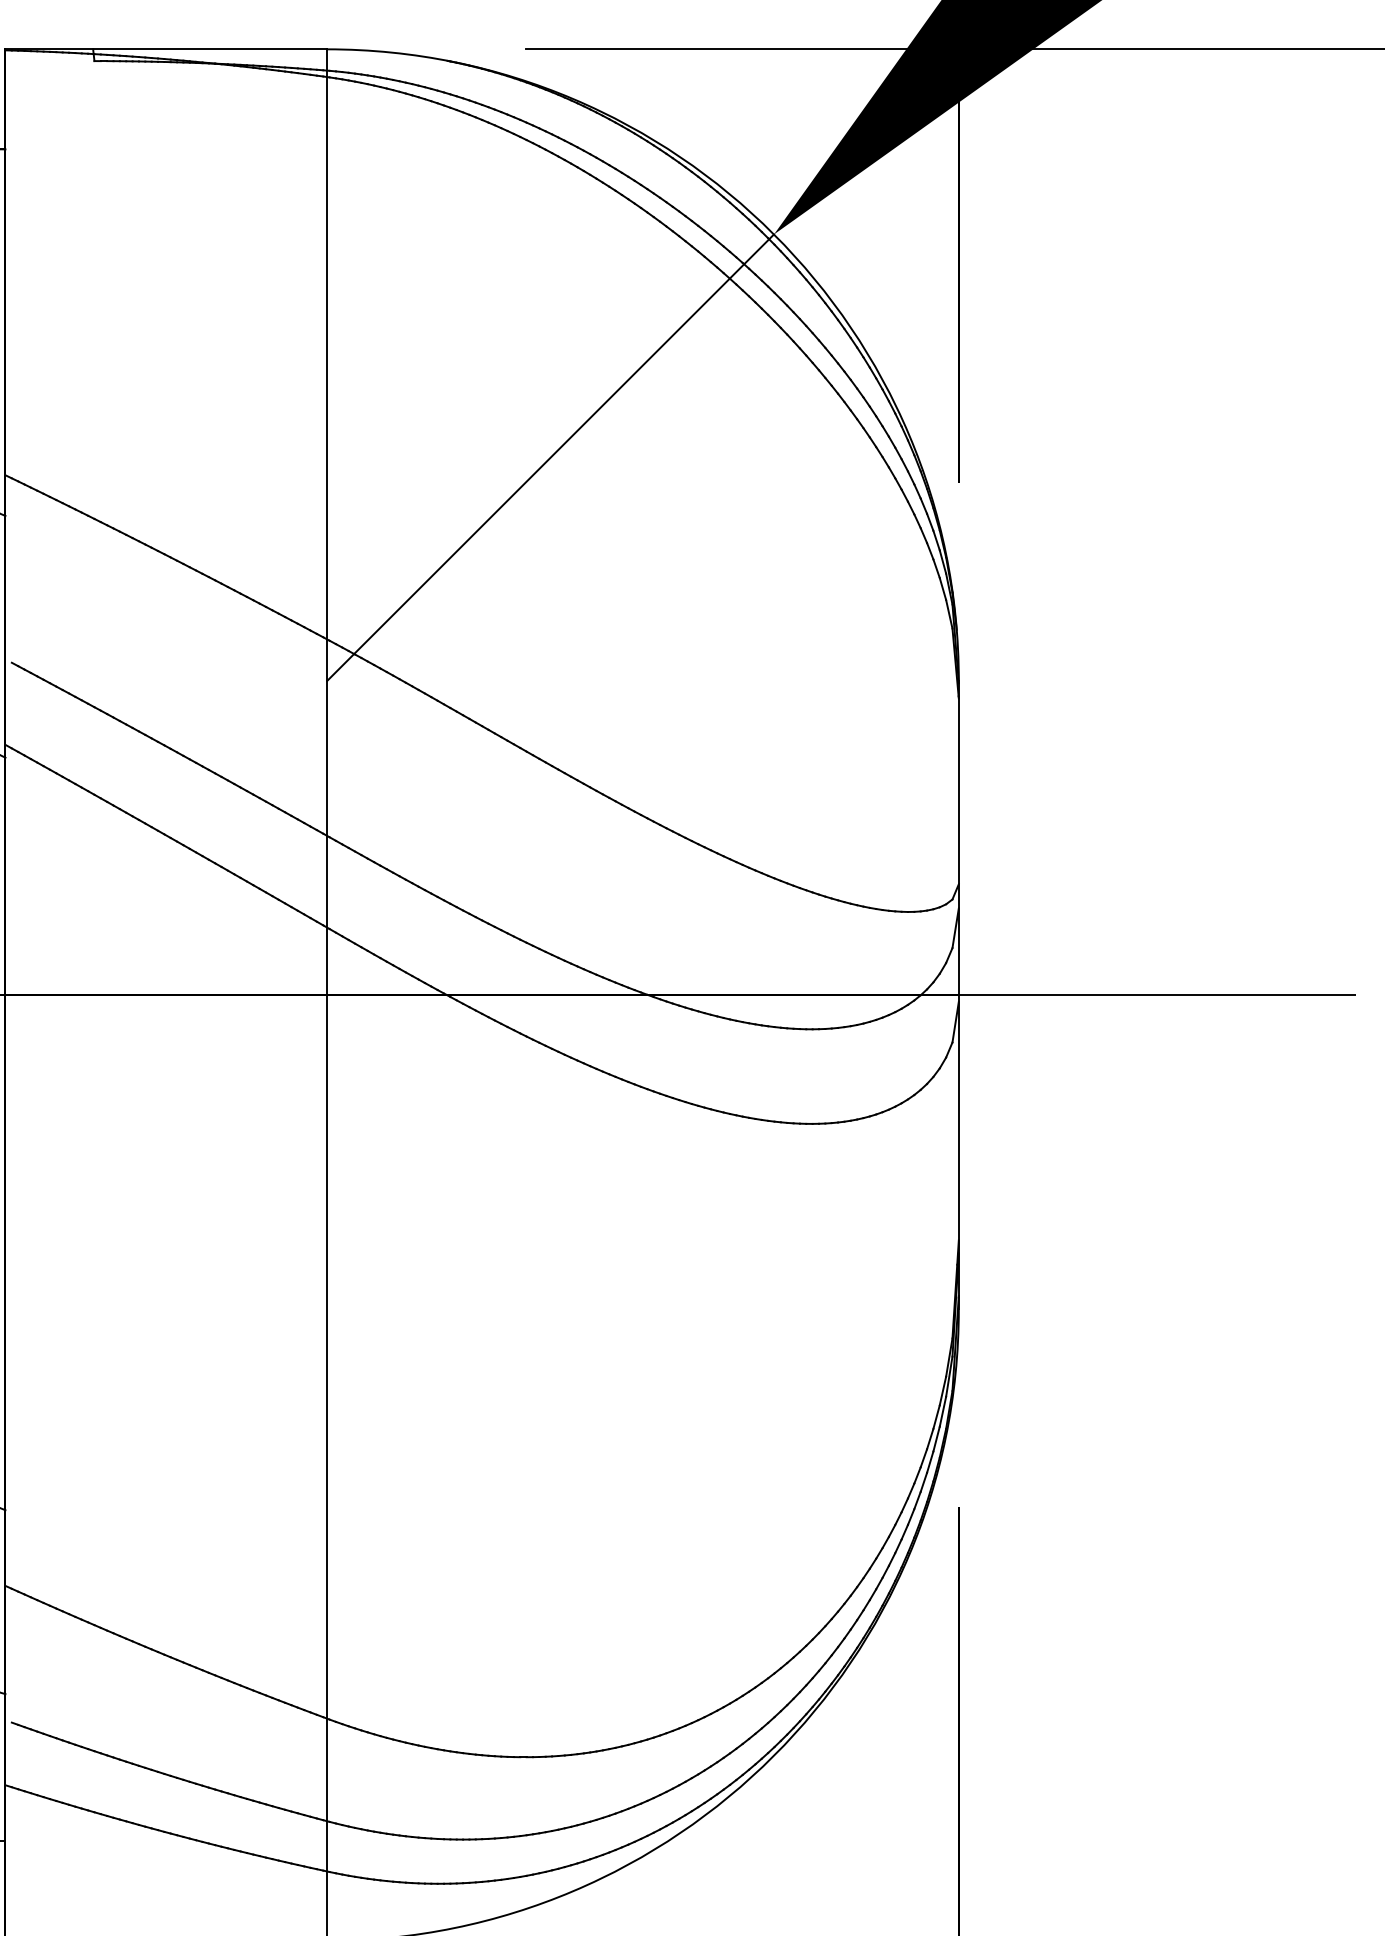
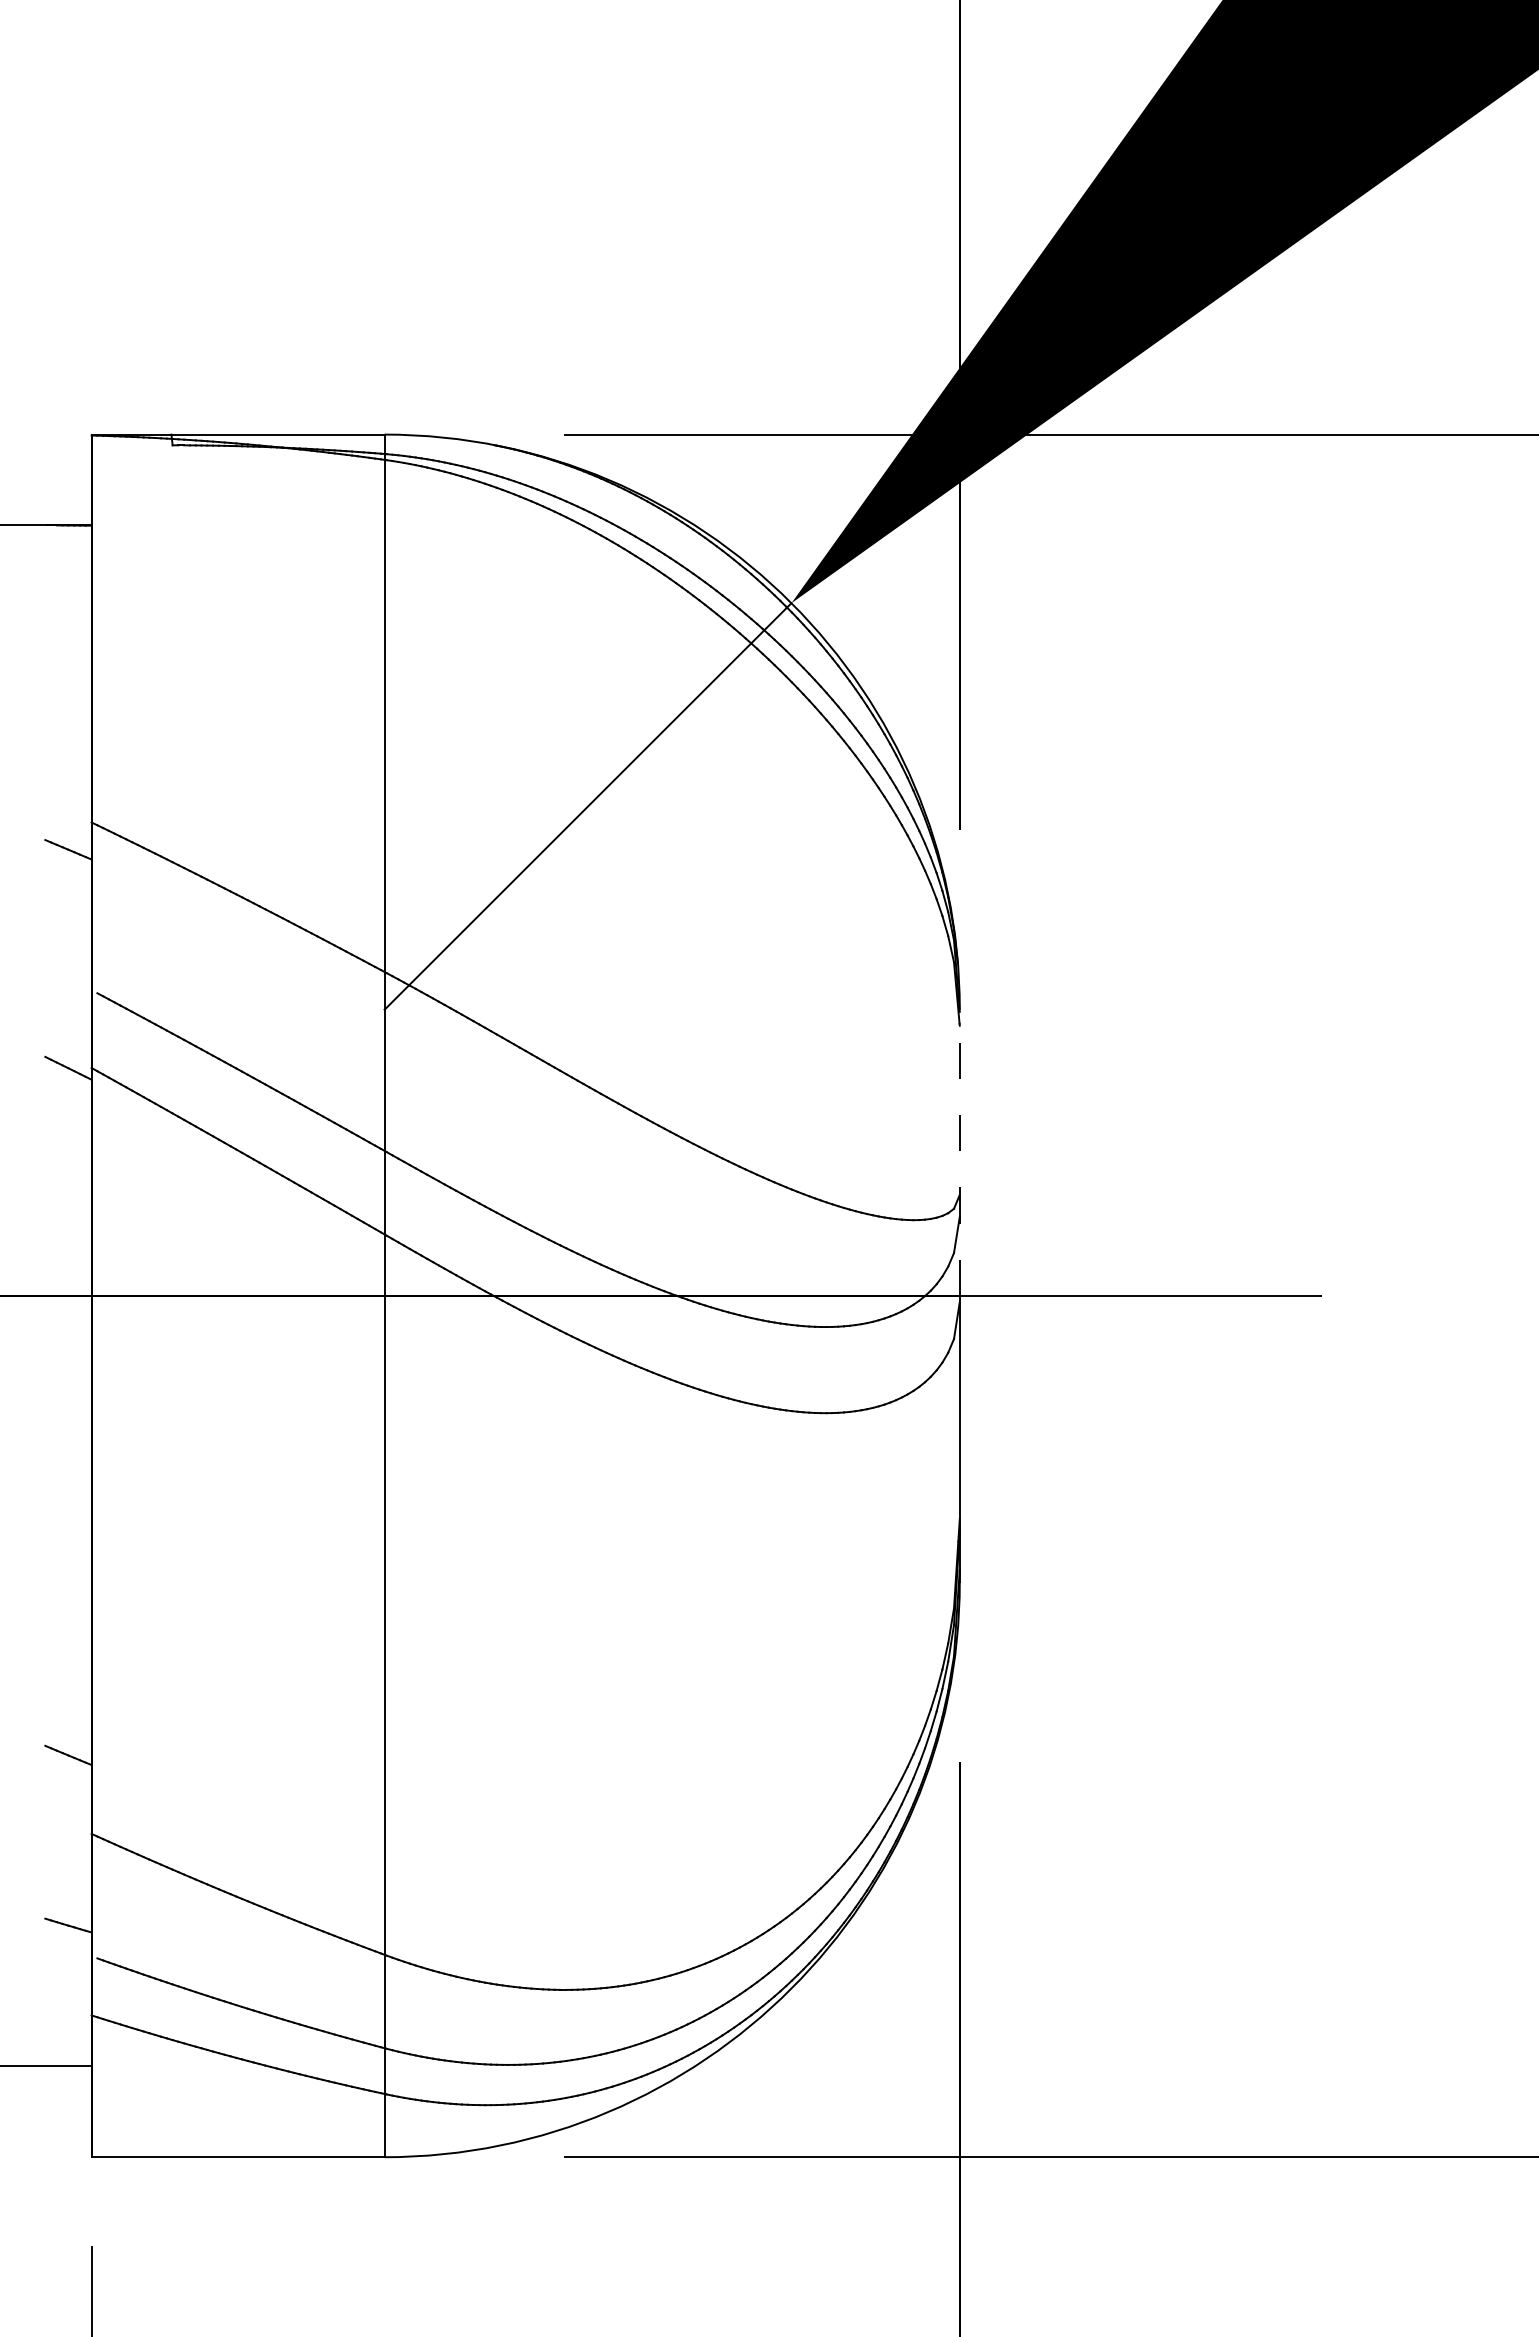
line: (958, 837) -> (959, 1152), solid -> dashed

